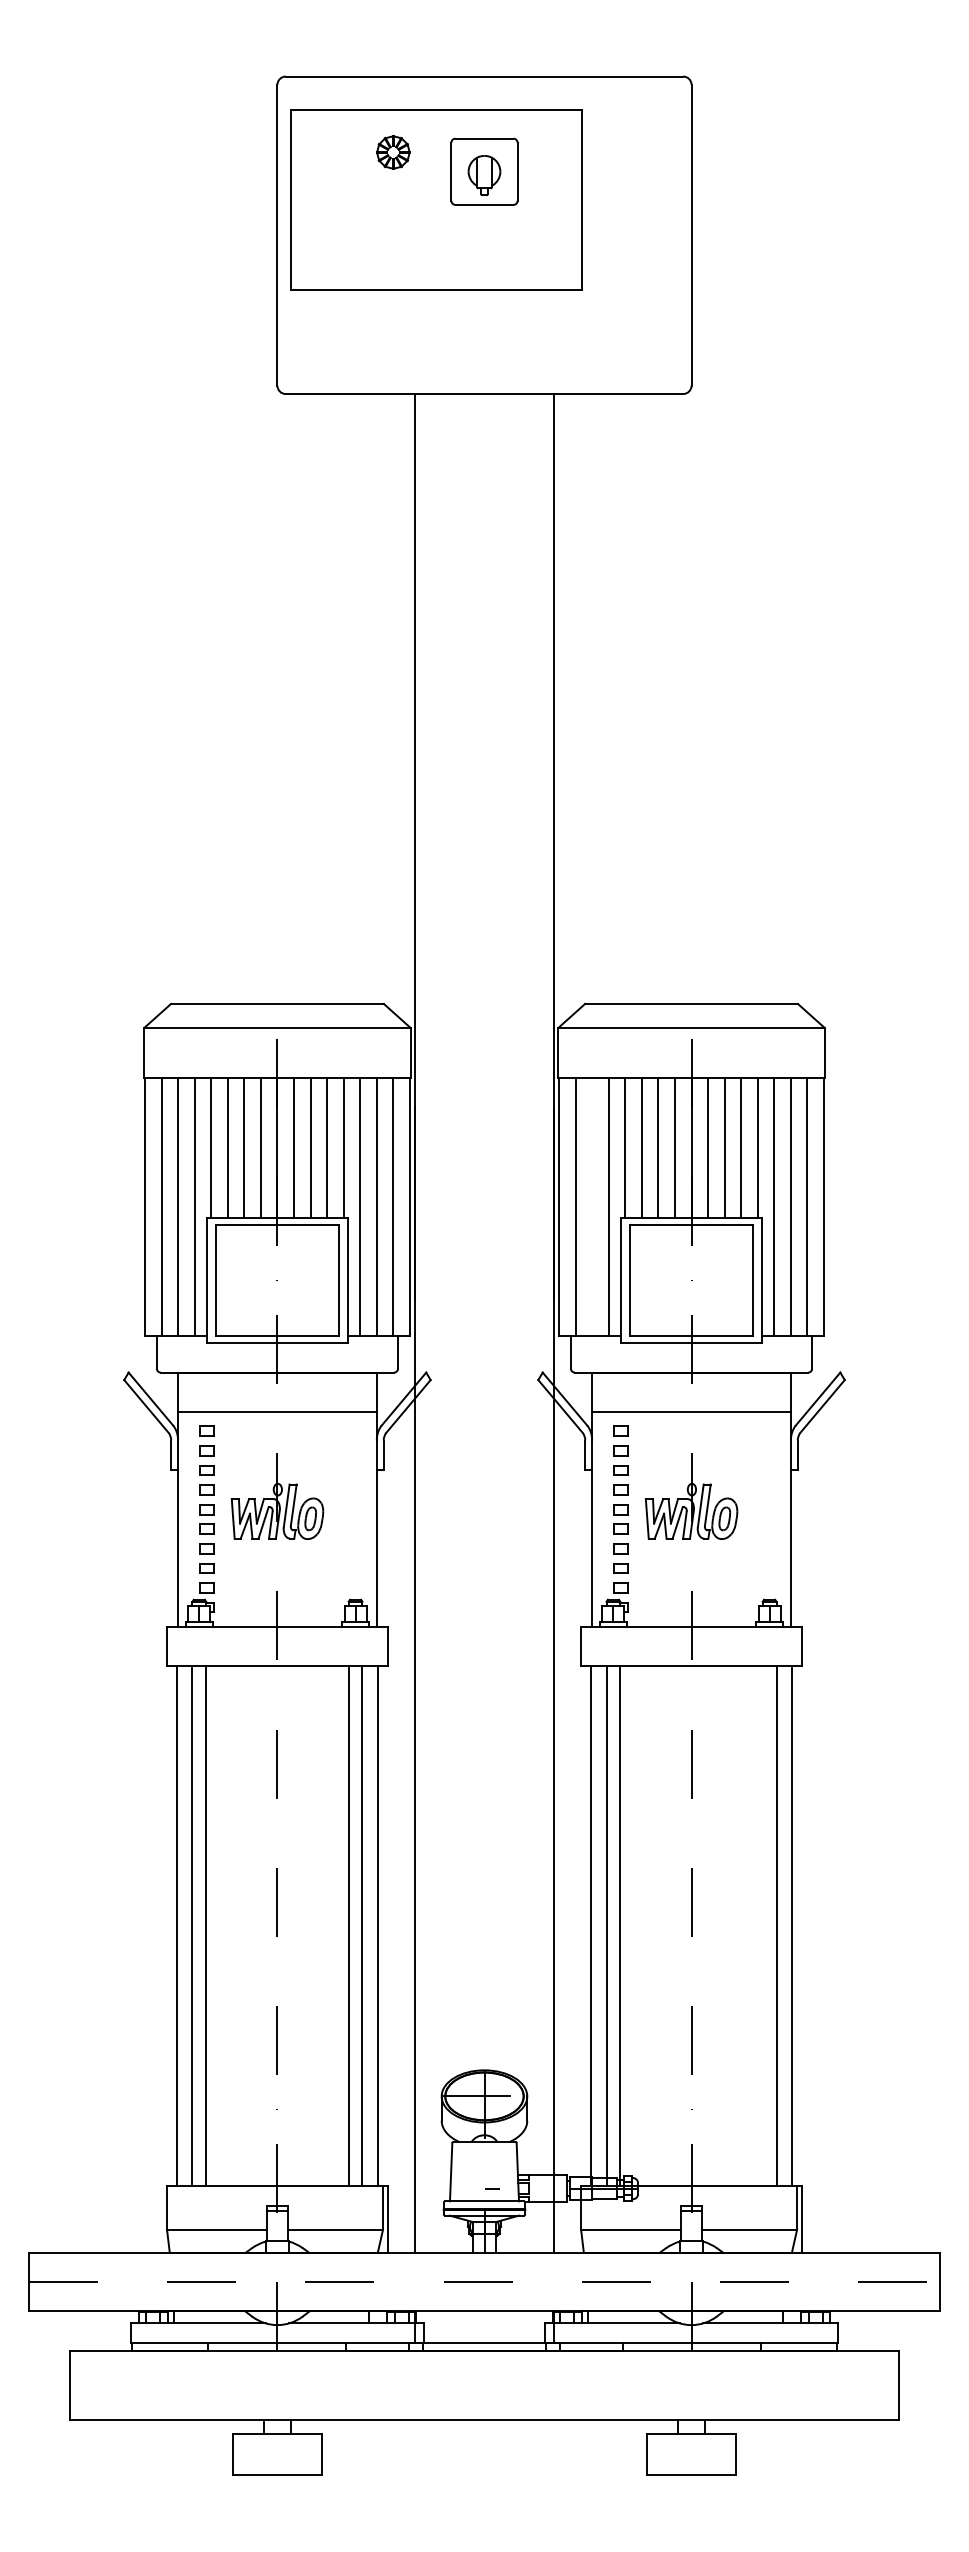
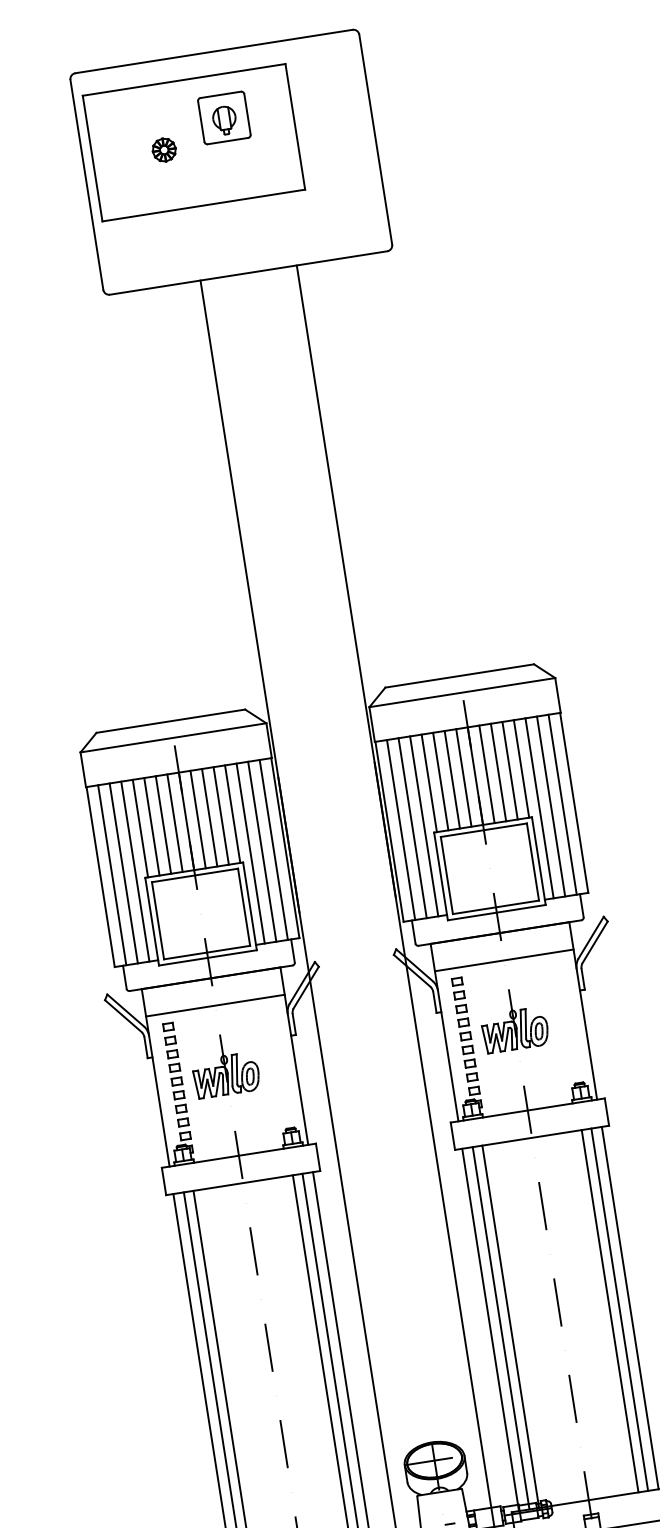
part: (393, 152) -> (164, 150), moved
line: (592, 1206) -> (412, 827), added
line: (762, 1925) -> (609, 1311), added

